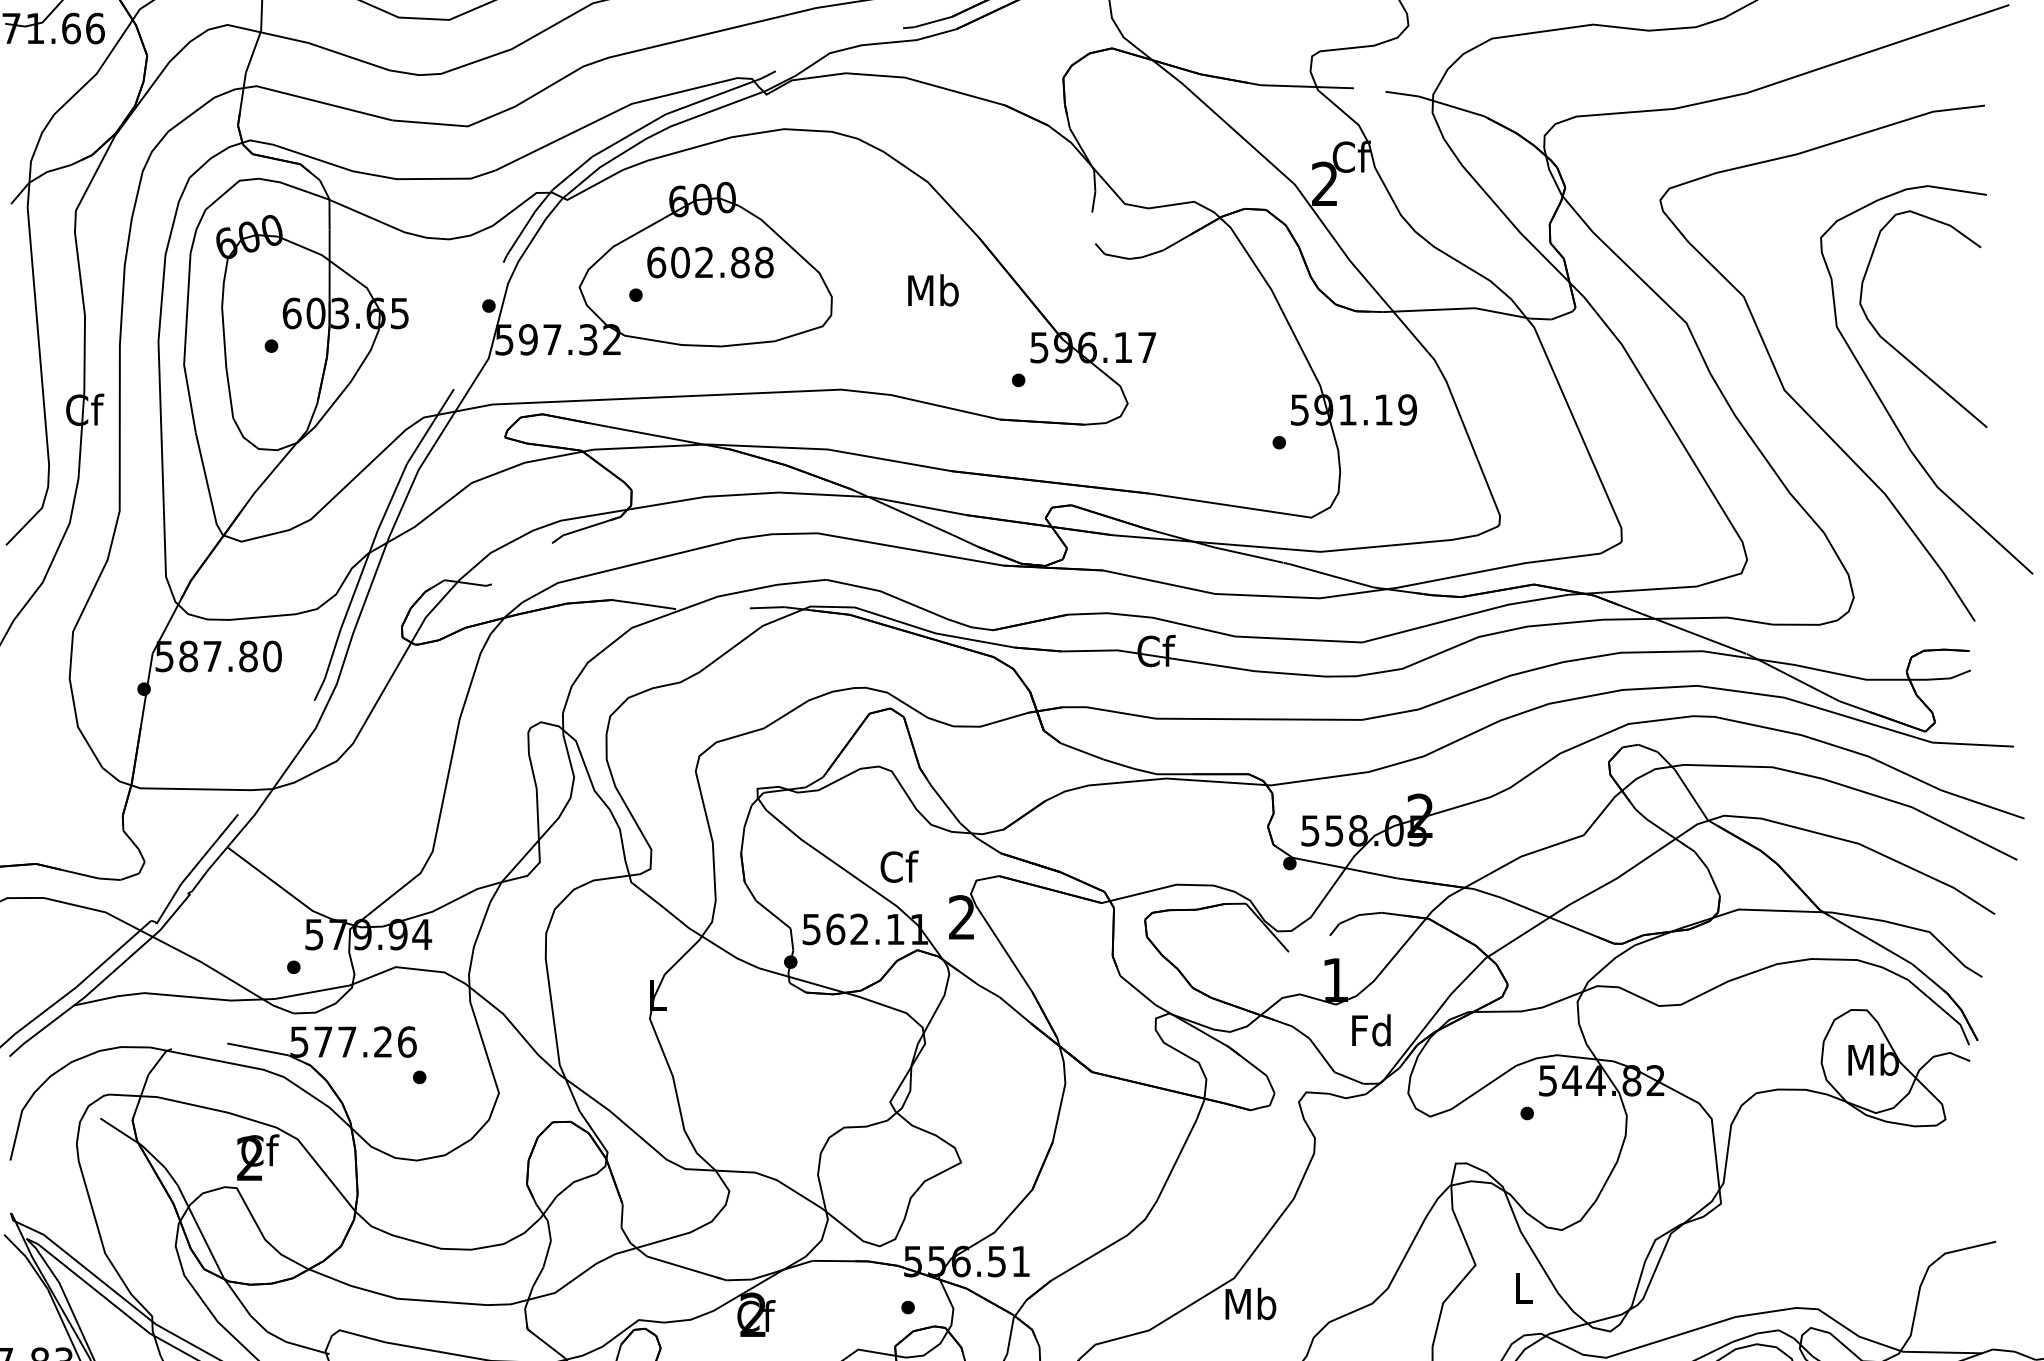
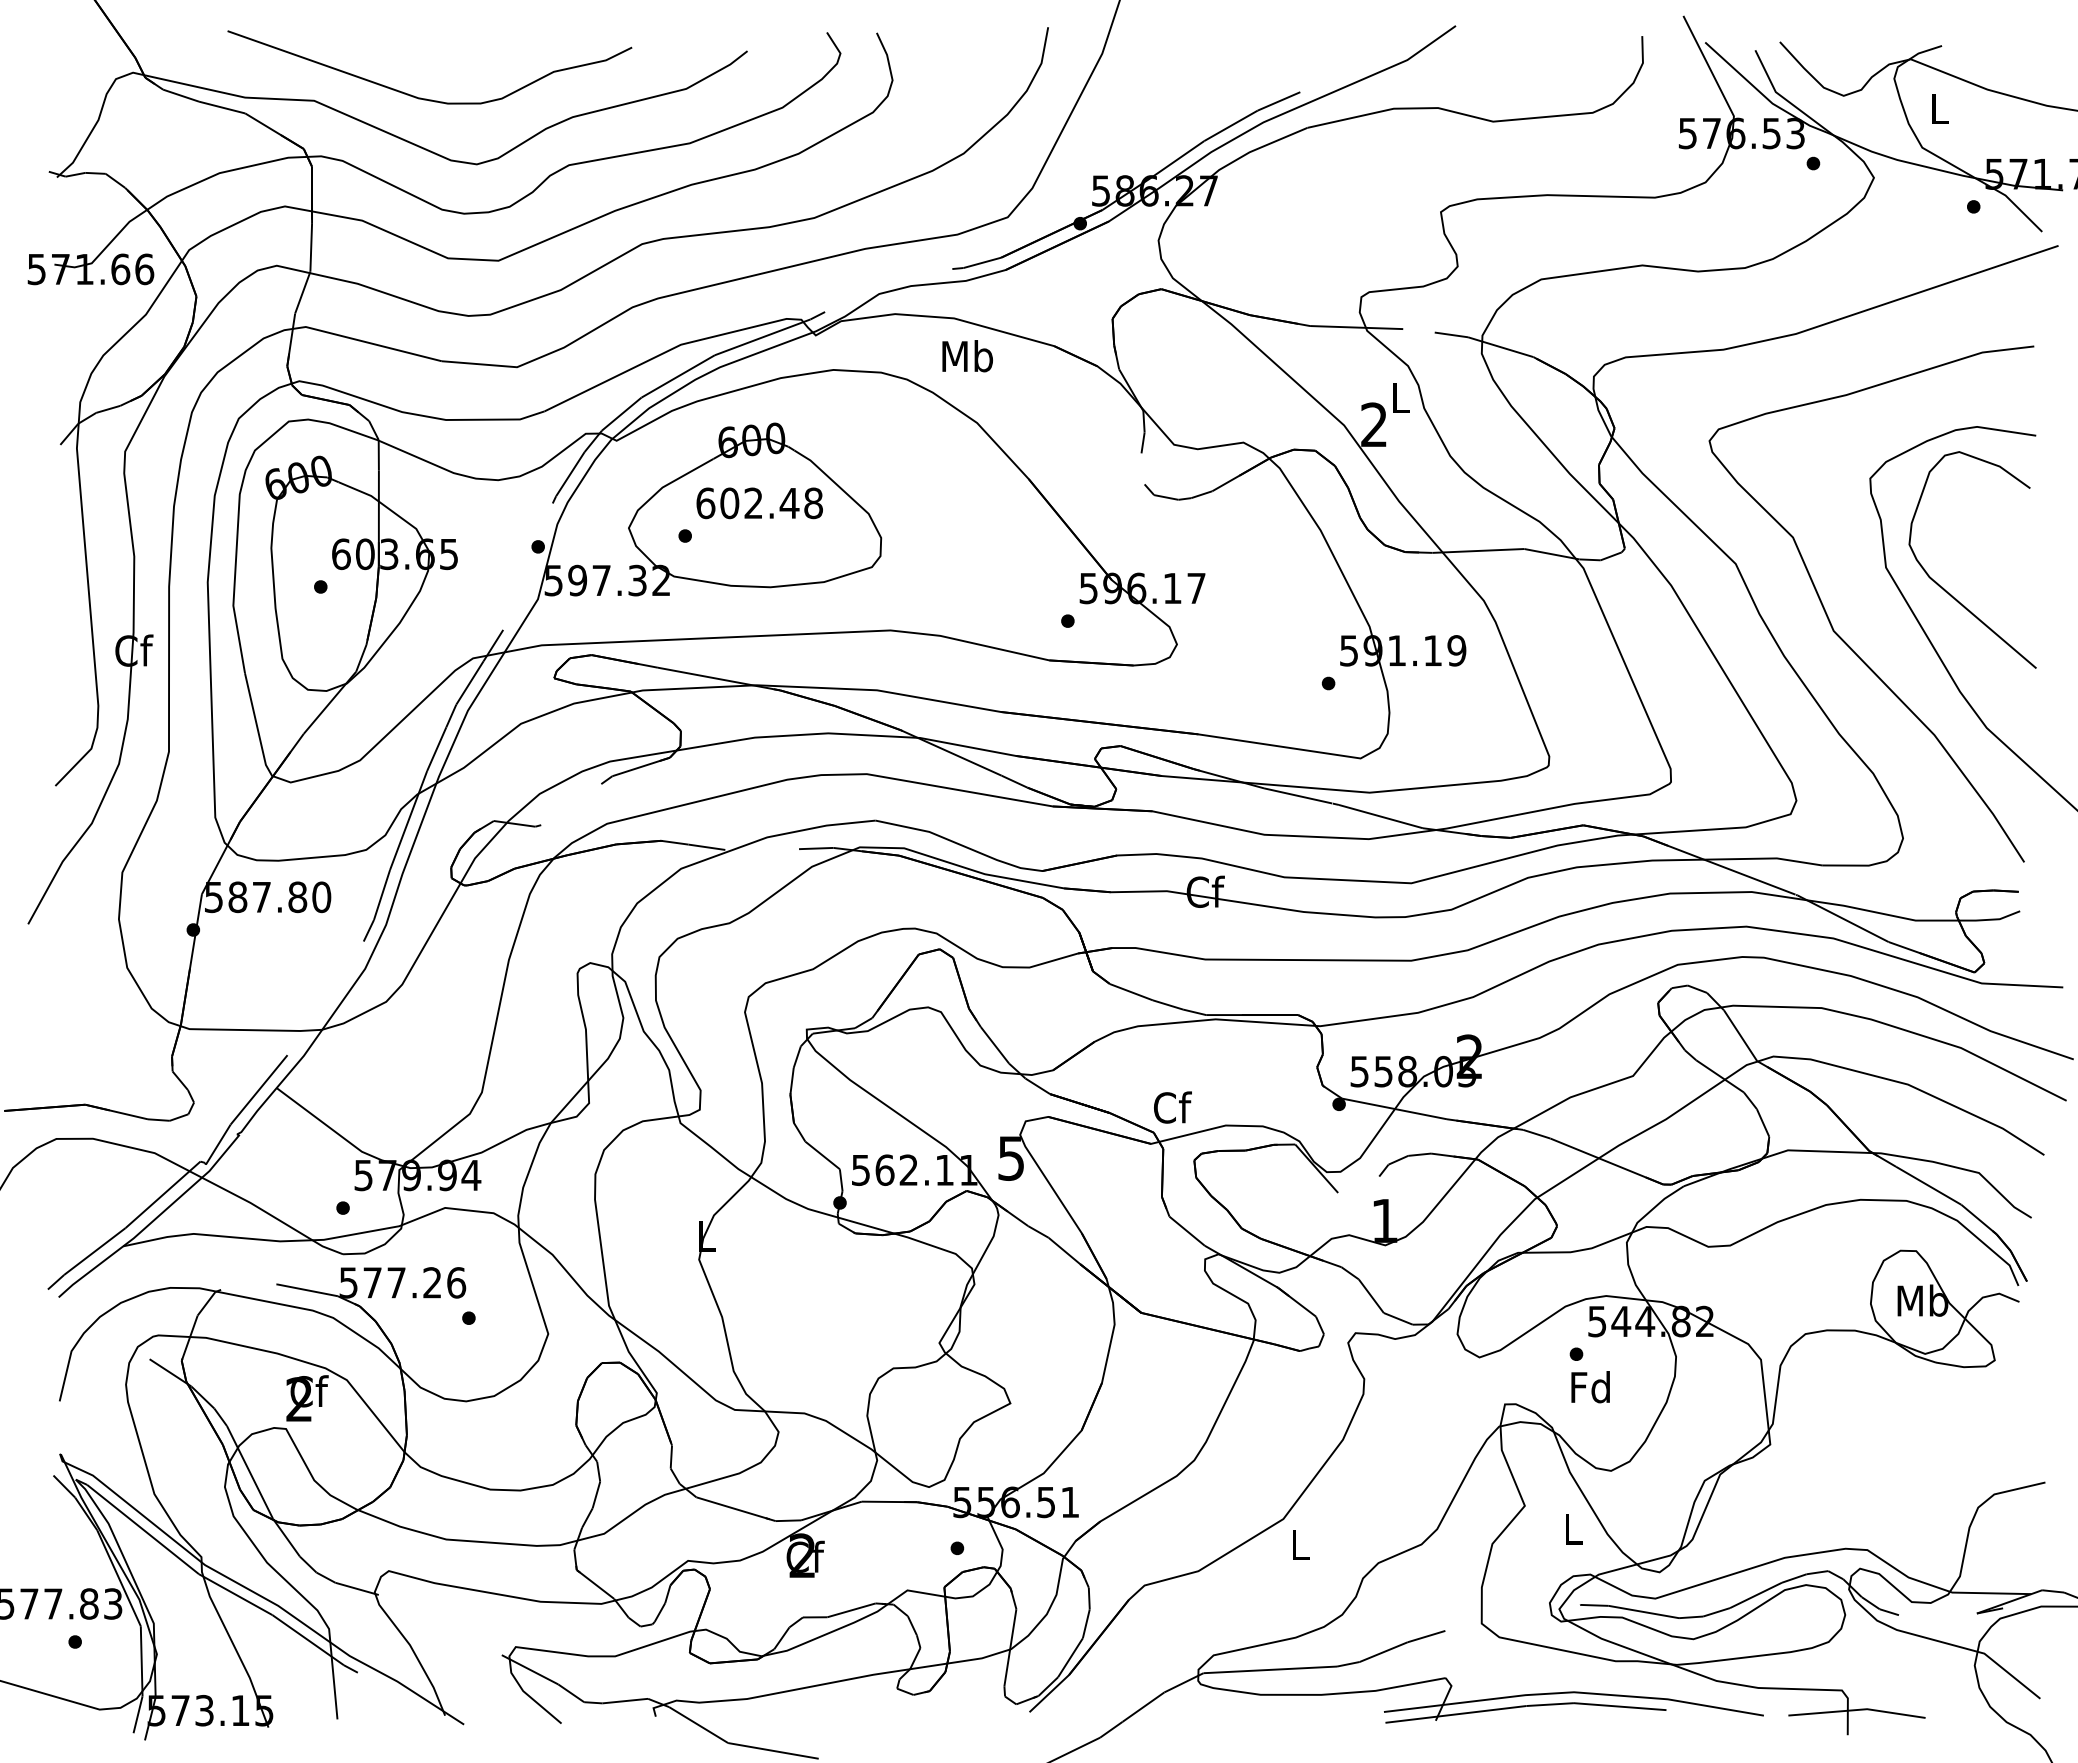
text: (1352, 156) -> (1401, 397), Cf -> L
text: (740, 262) -> (789, 503), 602.88 -> 602.48
text: (933, 290) -> (967, 356), moved
text: (899, 866) -> (1172, 1107), moved
text: (961, 916) -> (1010, 1157), 2 -> 5
text: (1371, 1030) -> (1590, 1387), moved
text: (1250, 1303) -> (1299, 1544), Mb -> L

